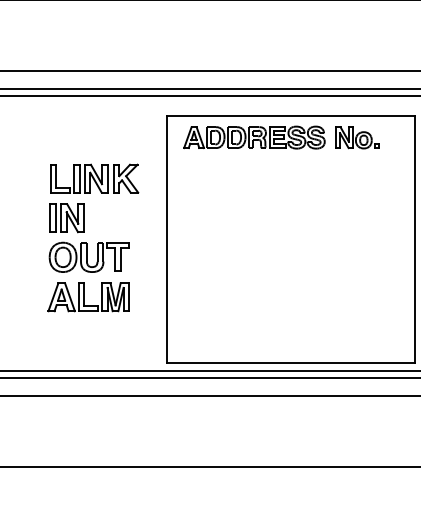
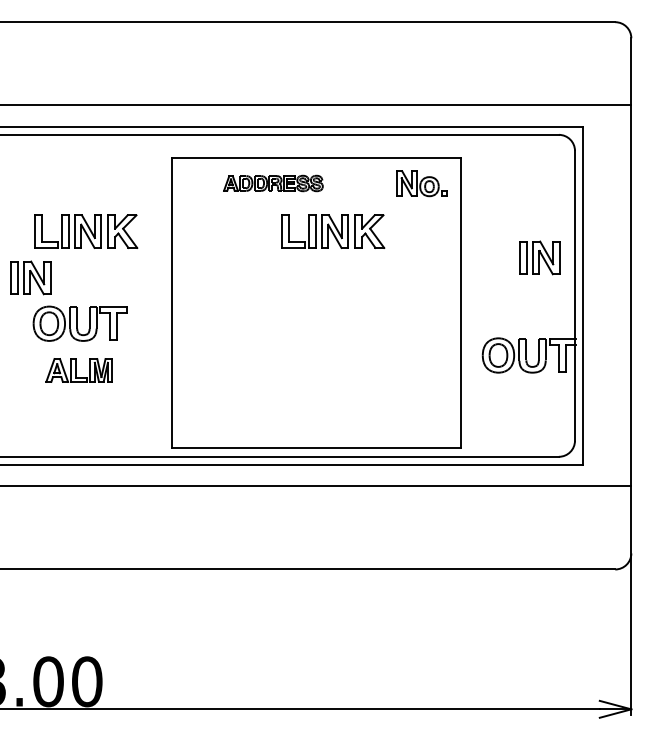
part: (254, 137) -> (273, 183), size x0.6
part: (357, 137) -> (421, 183), moved
part: (305, 178) -> (333, 231), added
part: (66, 217) -> (30, 277), moved
part: (88, 297) -> (79, 370), size x0.7

